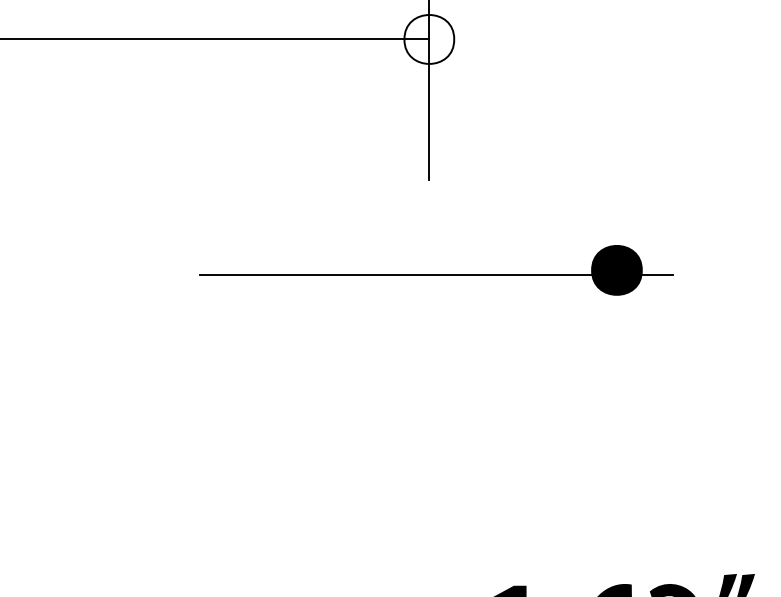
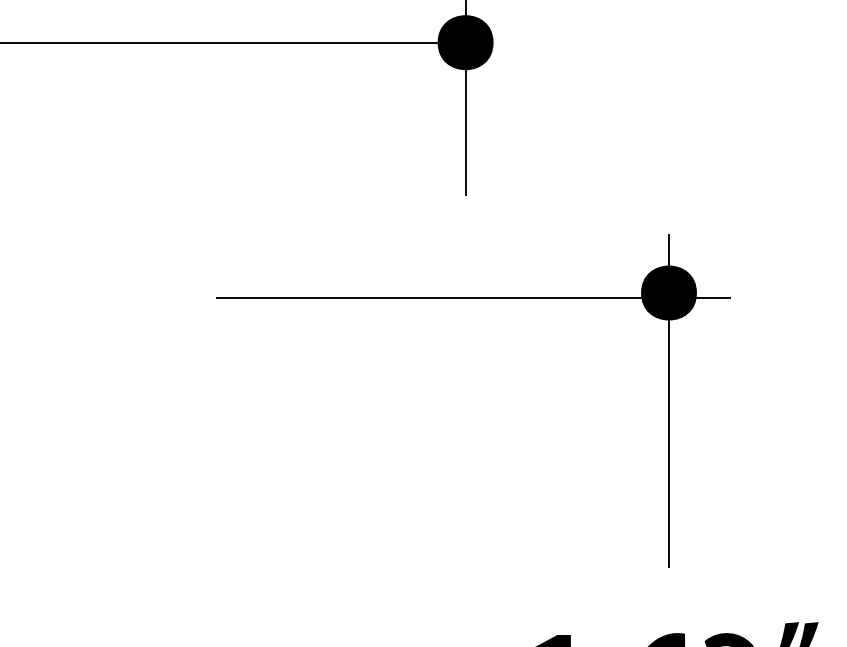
fill: (429, 39) -> (465, 42), added
line: (616, 369) -> (668, 400), added

